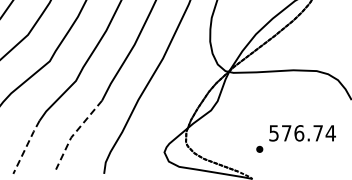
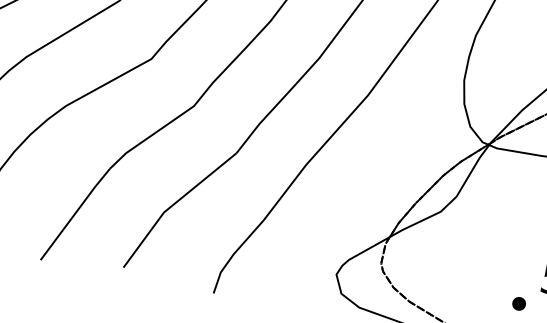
line: (74, 133) -> (171, 205), dashed -> solid
line: (26, 146) -> (75, 212), dashed -> solid

